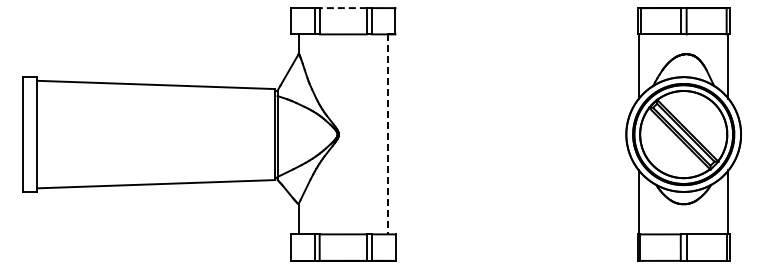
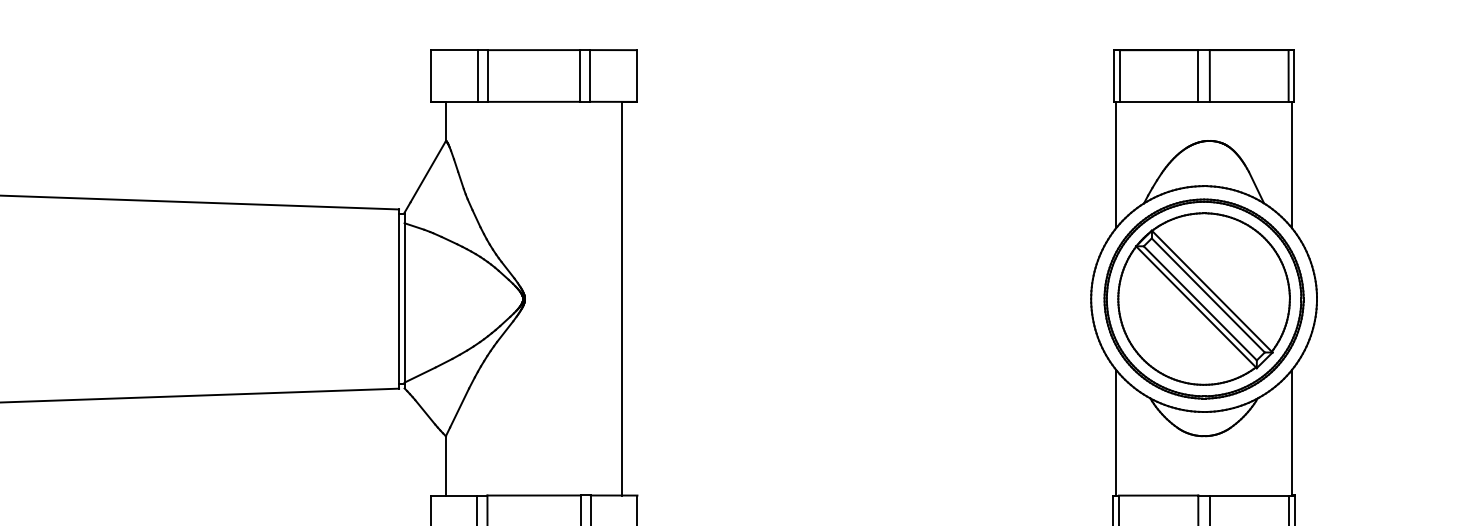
line: (342, 8) -> (532, 50), dashed -> solid
line: (388, 134) -> (622, 298), dashed -> solid

